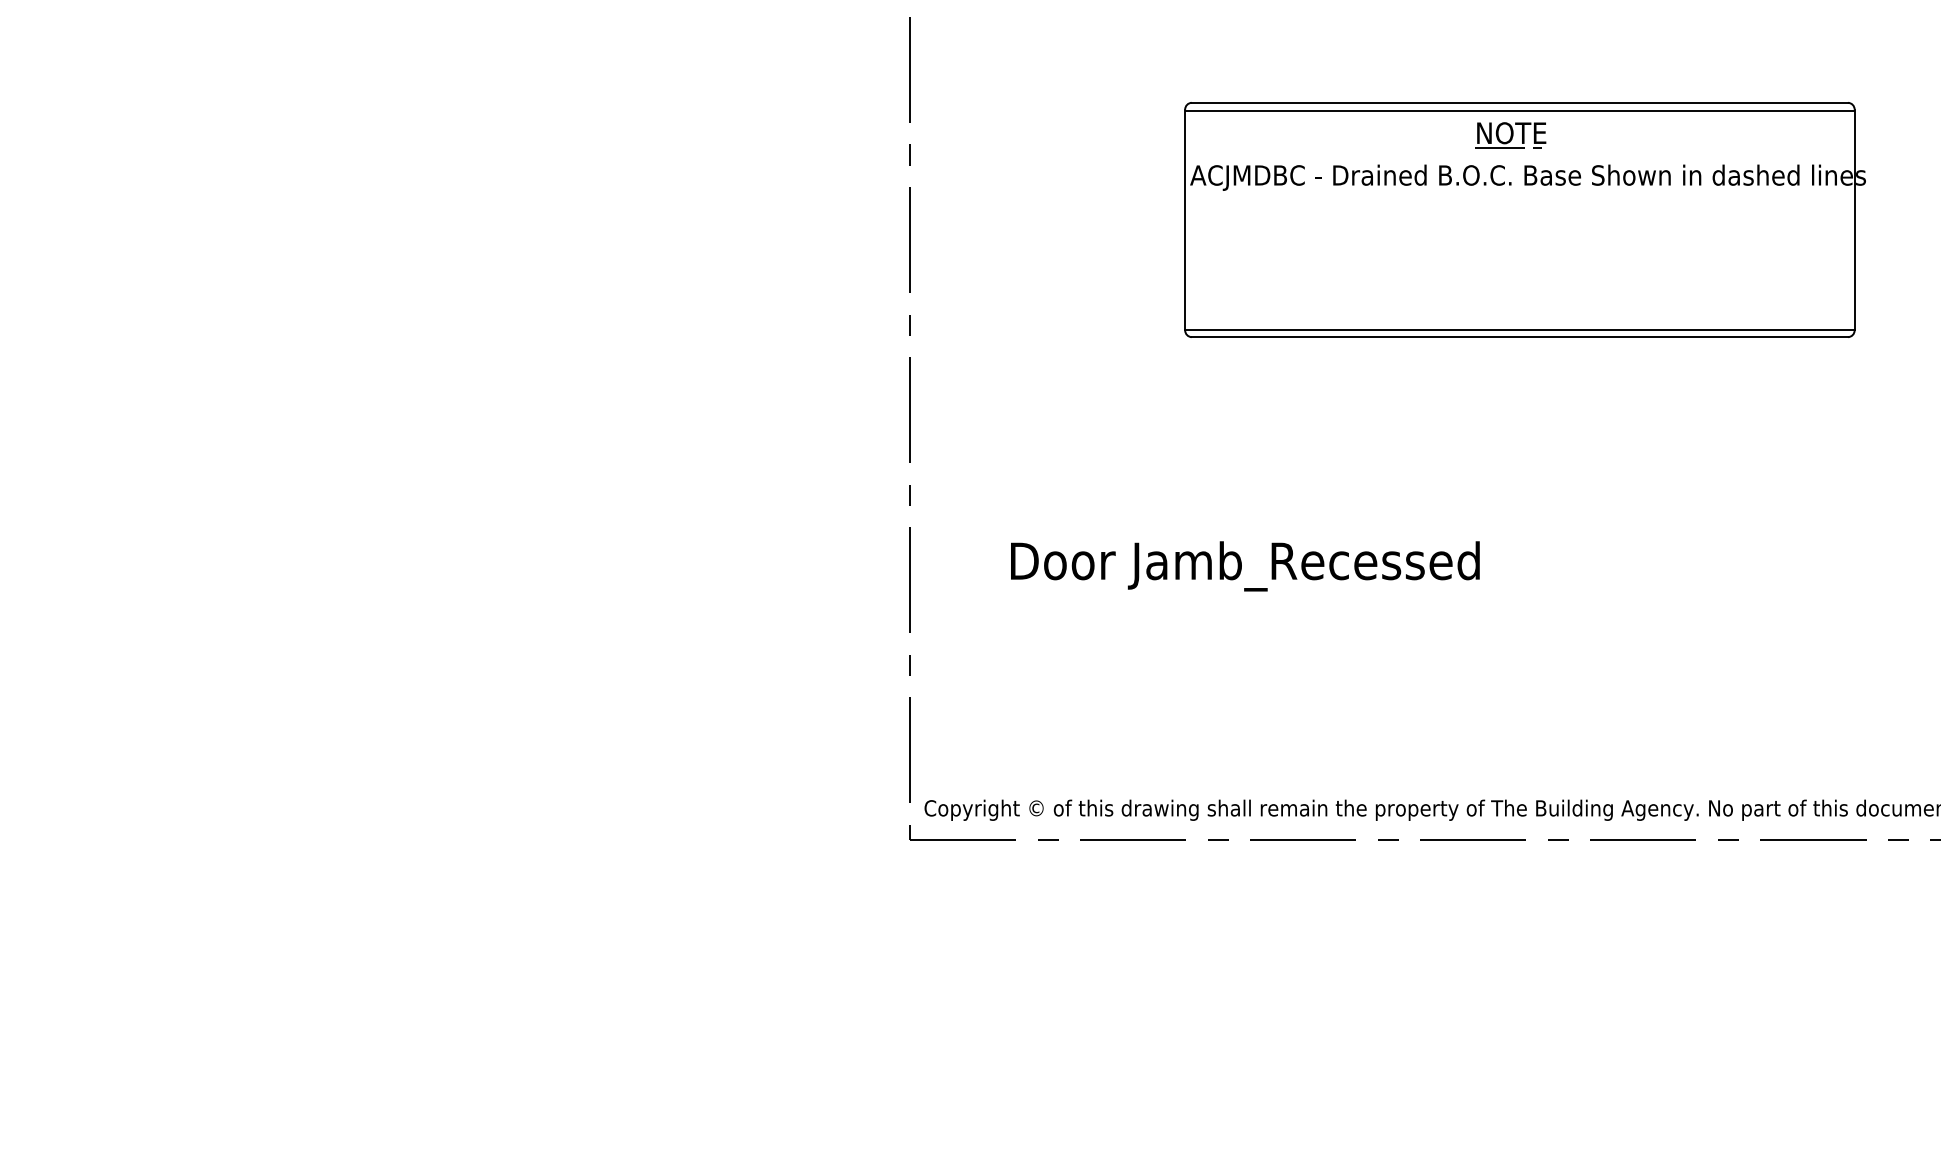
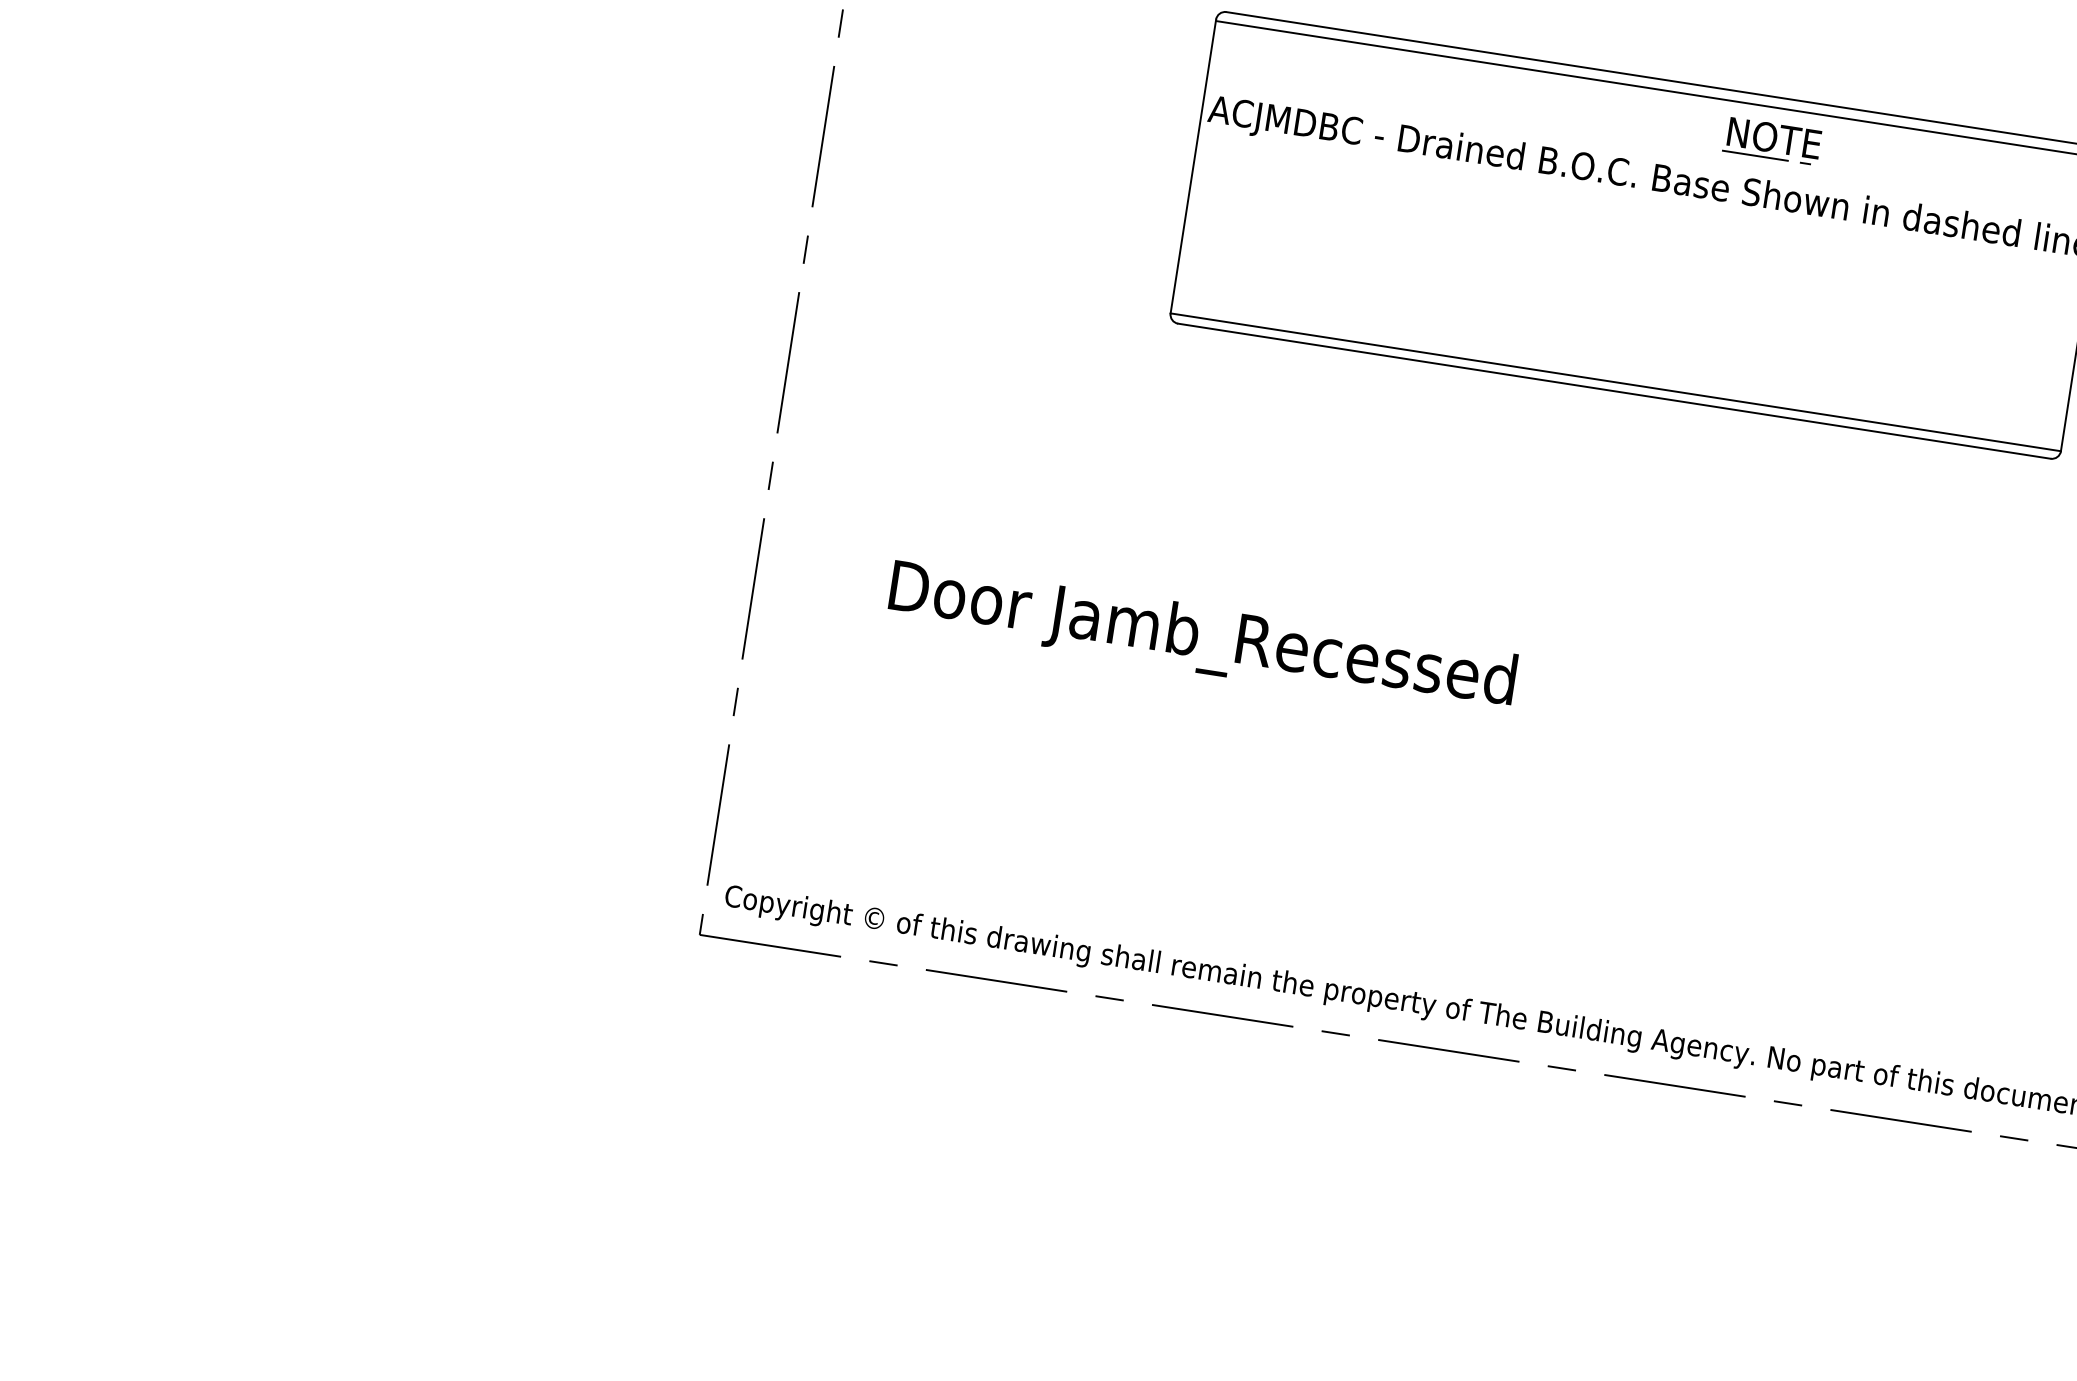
part: (1510, 135) -> (1772, 141), moved

